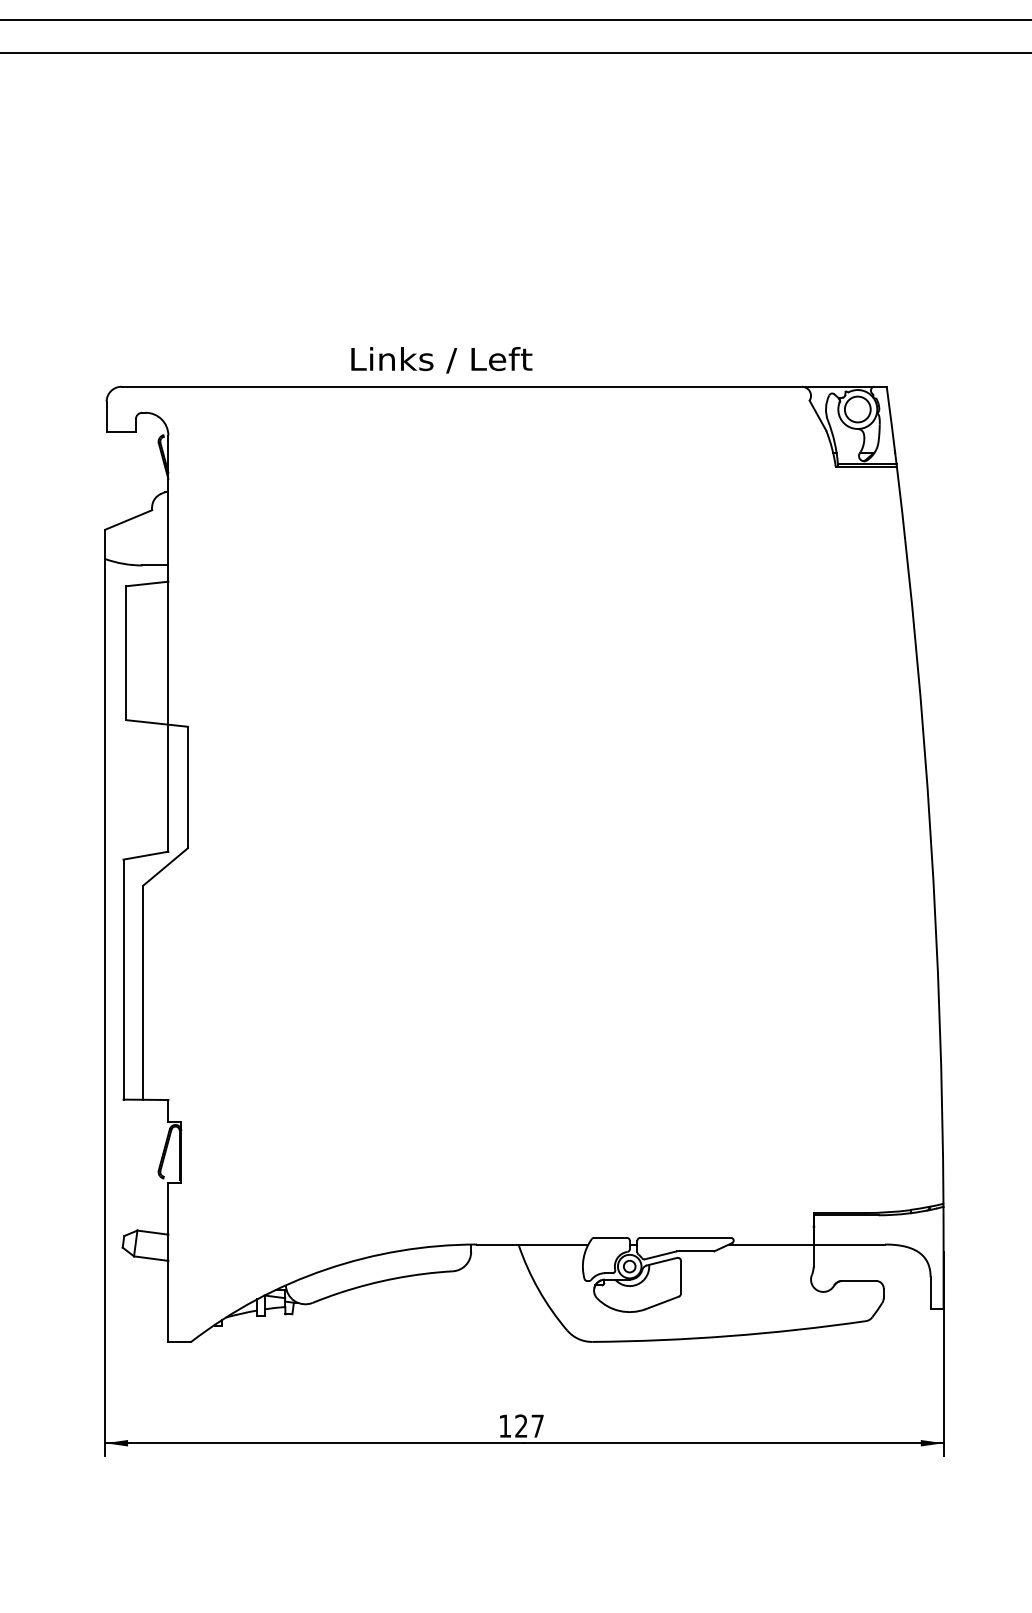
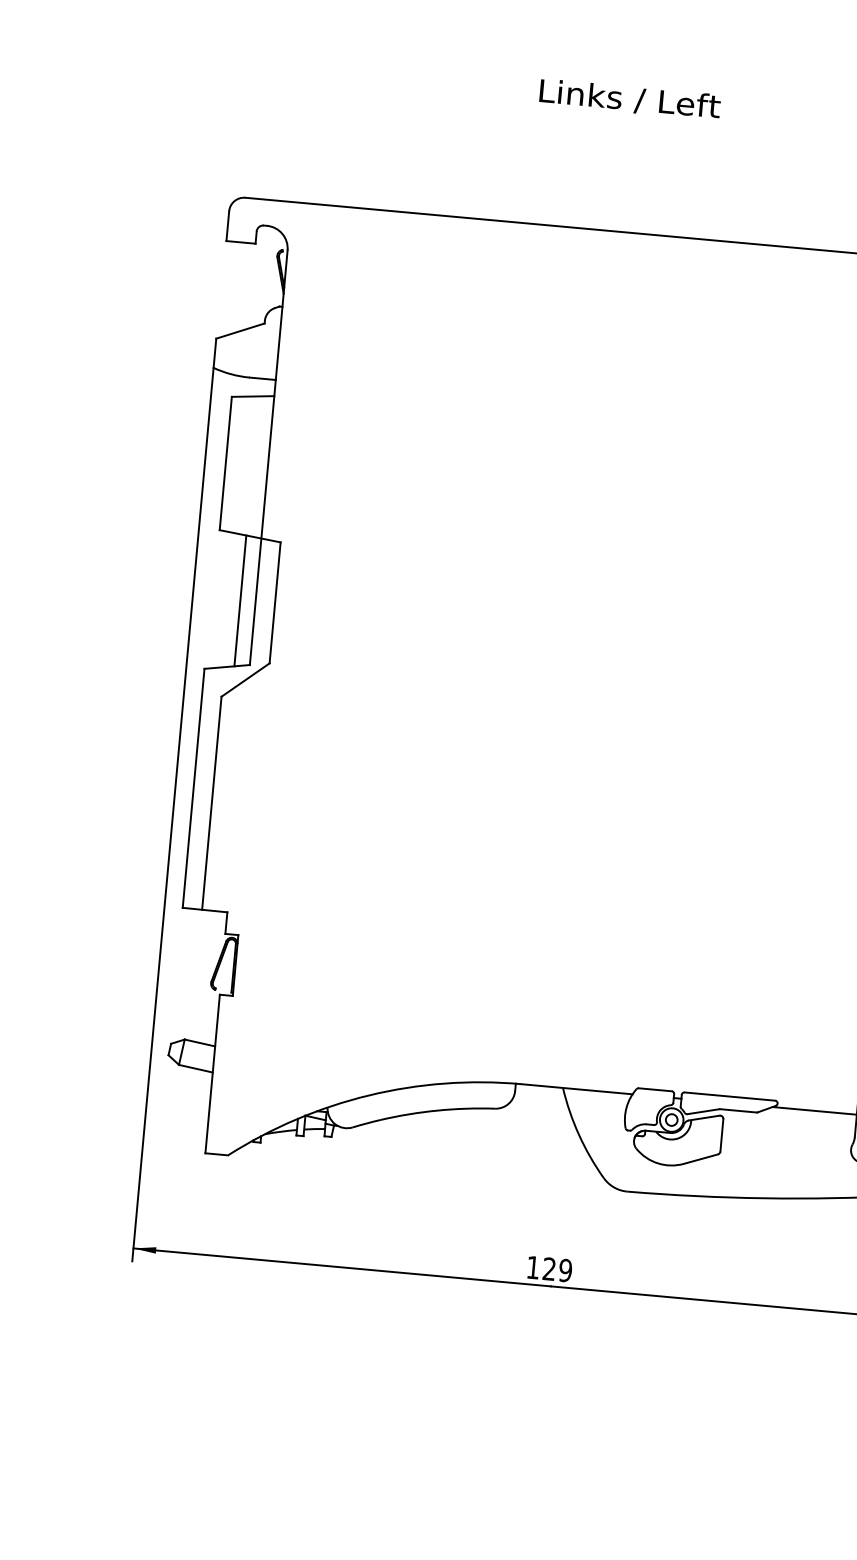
text: (441, 360) -> (629, 99), moved
line: (153, 788) -> (240, 600), added
text: (537, 1425) -> (565, 1269), 127 -> 129

